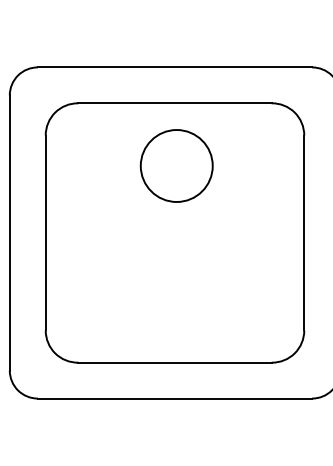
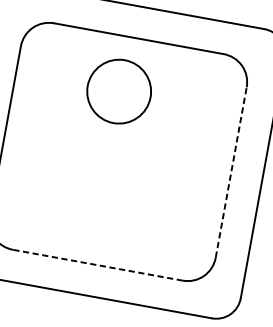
circle: (176, 165) -> (119, 91), moved
line: (304, 232) -> (231, 172), solid -> dashed
line: (175, 362) -> (98, 265), solid -> dashed

